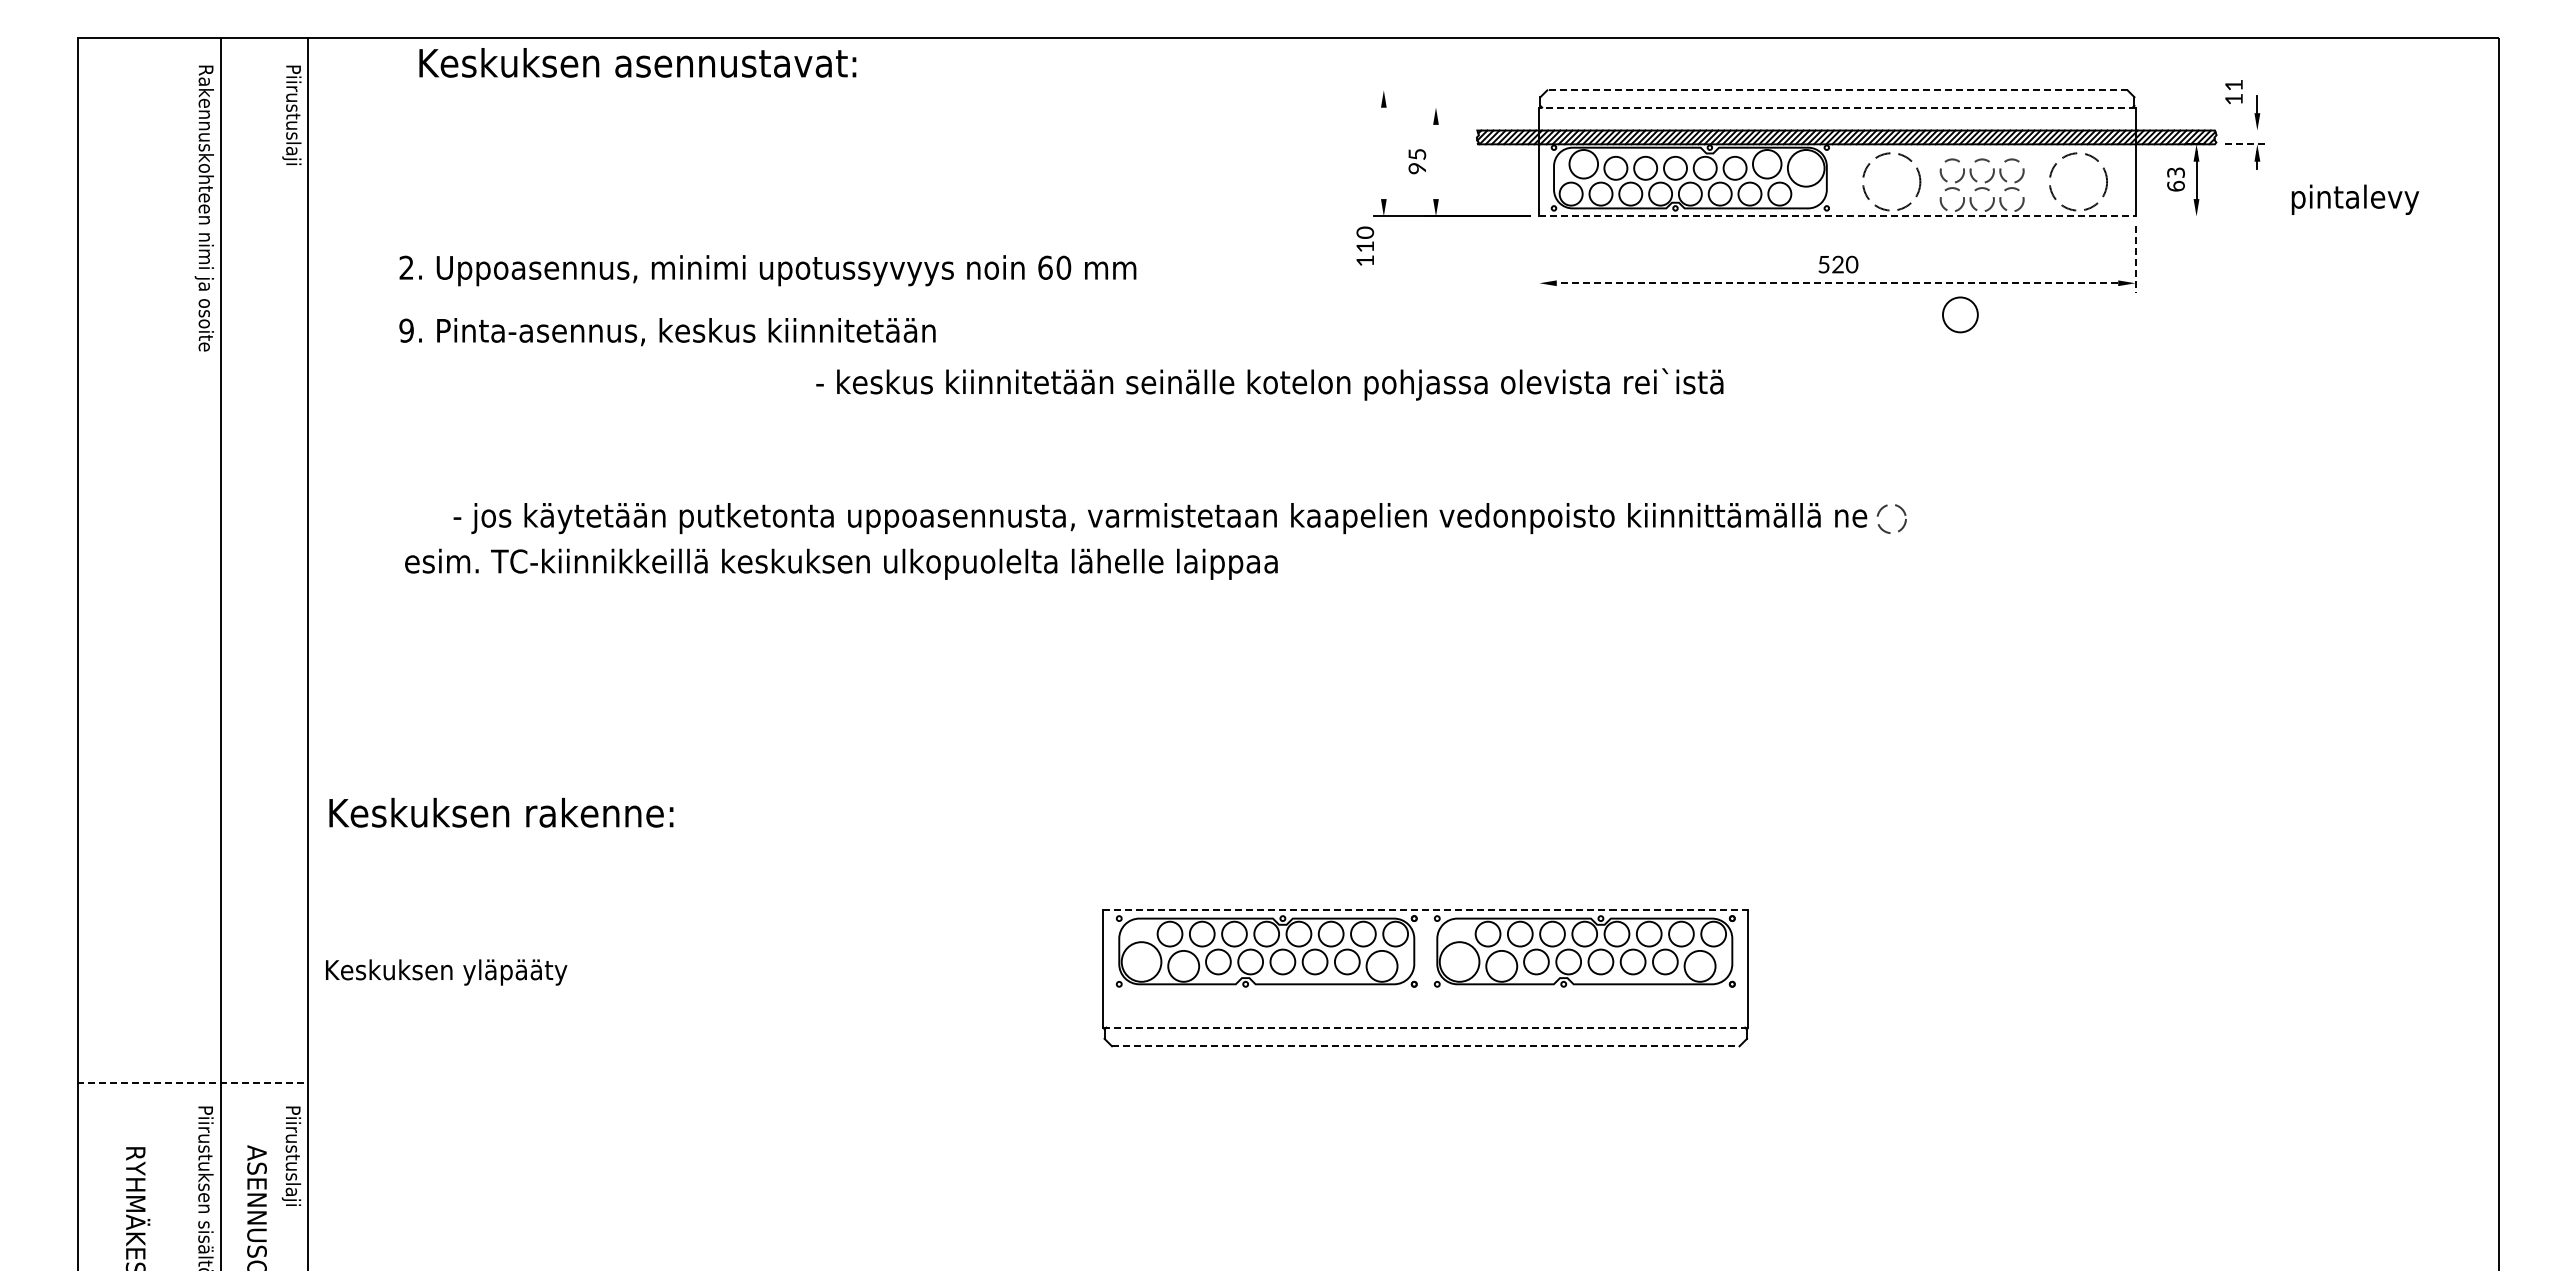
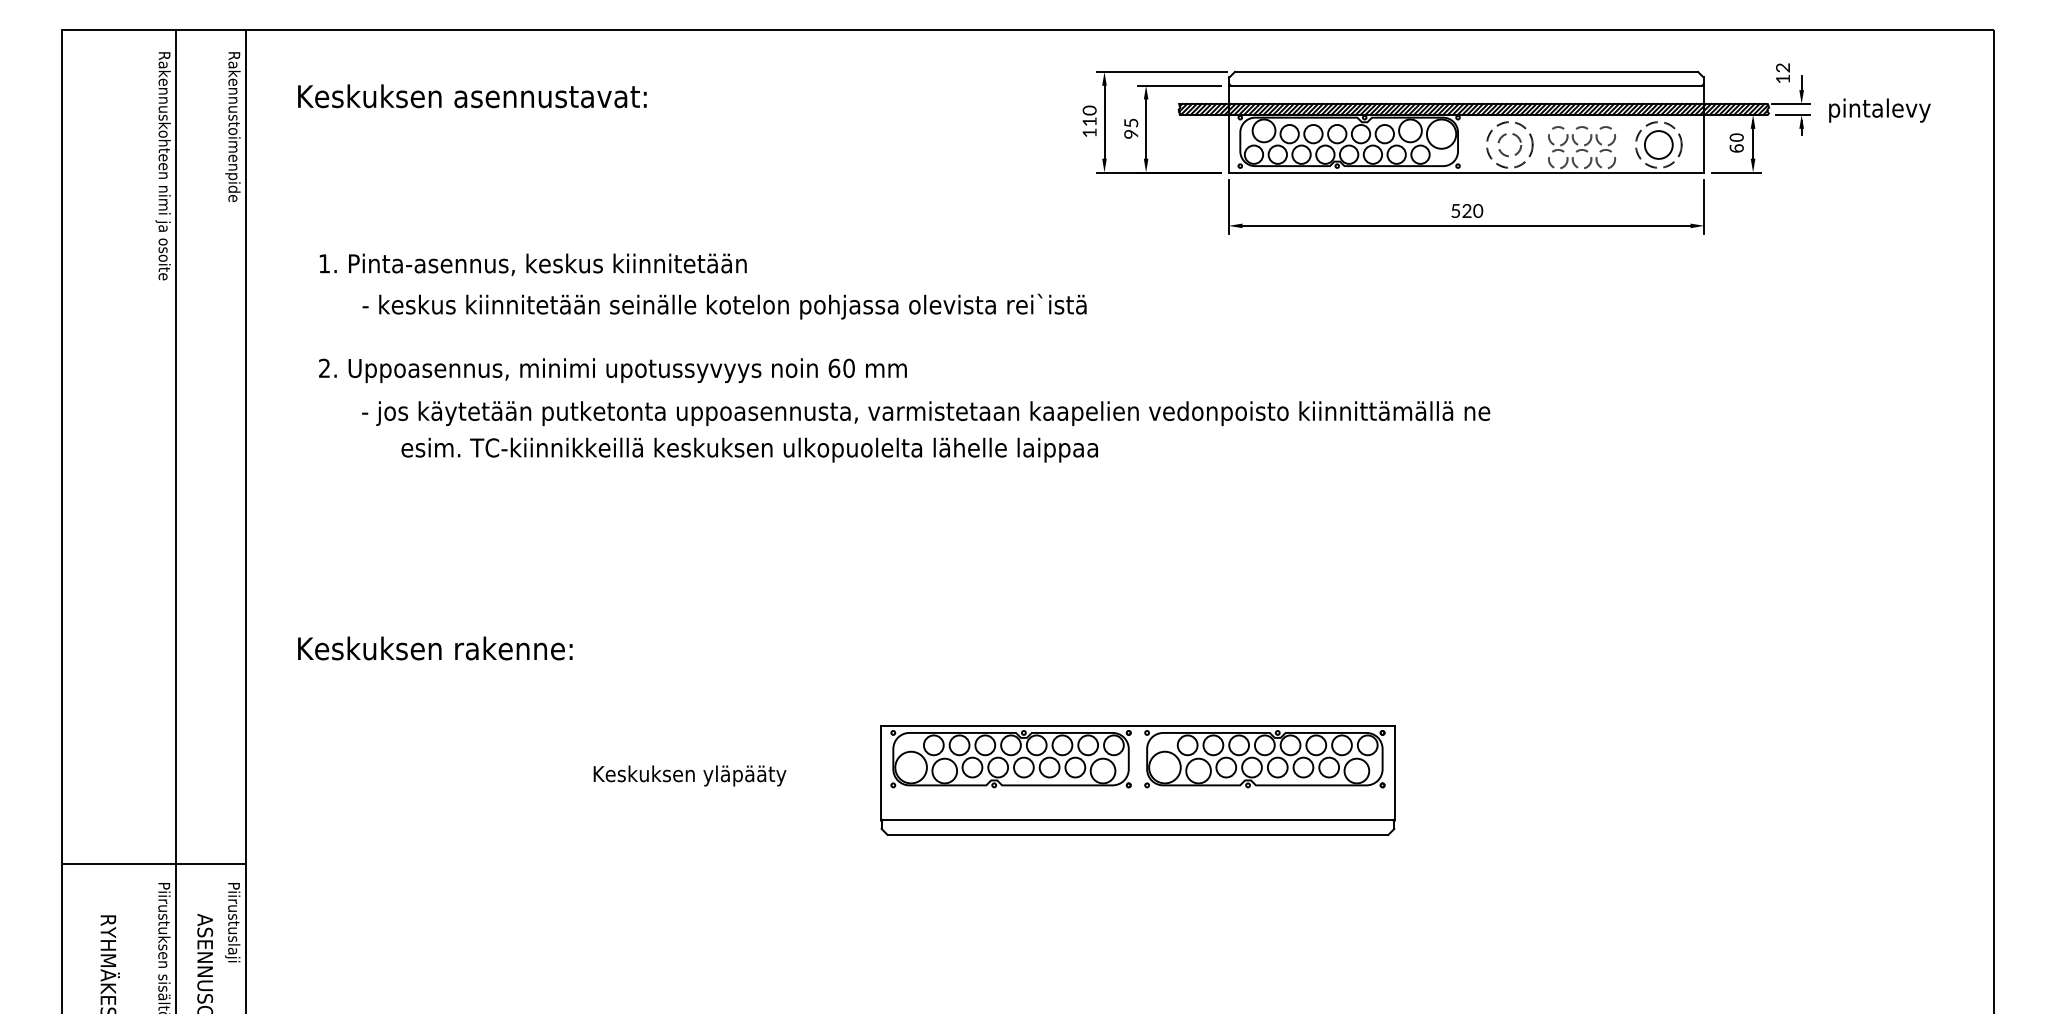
text: (637, 62) -> (472, 95), moved
text: (2233, 85) -> (1782, 68), 11 -> 12
line: (1455, 90) -> (1161, 72), added
line: (1836, 90) -> (1465, 72), dashed -> solid
line: (1477, 107) -> (1179, 85), added
line: (1837, 107) -> (1466, 85), dashed -> solid
line: (2243, 130) -> (1790, 103), added
line: (2246, 144) -> (1792, 115), dashed -> solid
line: (1383, 153) -> (1104, 122), added
text: (291, 160) -> (232, 127), Piirustuslaji -> Rakennustoimenpide
line: (1436, 161) -> (1146, 128), added
text: (2175, 172) -> (1736, 137), 63 -> 60
text: (2355, 199) -> (1879, 110), moved
line: (1838, 216) -> (1467, 172), dashed -> solid
line: (2175, 216) -> (1736, 172), added
text: (1365, 245) -> (1089, 120), moved
line: (1539, 259) -> (1228, 206), added
line: (2135, 260) -> (1704, 207), dashed -> solid
text: (767, 270) -> (612, 370), moved
line: (1837, 283) -> (1466, 226), dashed -> solid
circle: (1960, 314) -> (1658, 144), moved
text: (406, 330) -> (324, 263), 9. -> 1.
text: (1269, 384) -> (724, 306), moved
circle: (1891, 518) -> (1509, 144), moved
text: (841, 563) -> (749, 449), moved
text: (501, 812) -> (435, 648), moved
line: (1426, 909) -> (1138, 725), dashed -> solid
text: (446, 972) -> (690, 775), moved
line: (1425, 1027) -> (1137, 819), dashed -> solid
line: (1425, 1046) -> (1137, 835), dashed -> solid
line: (193, 1083) -> (154, 864), dashed -> solid

